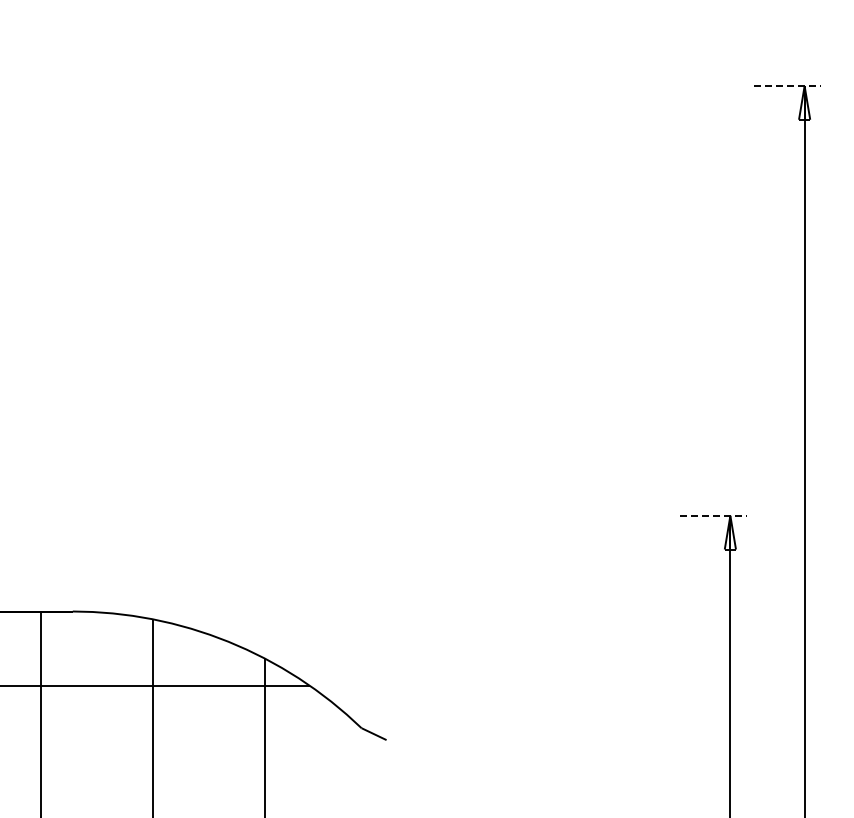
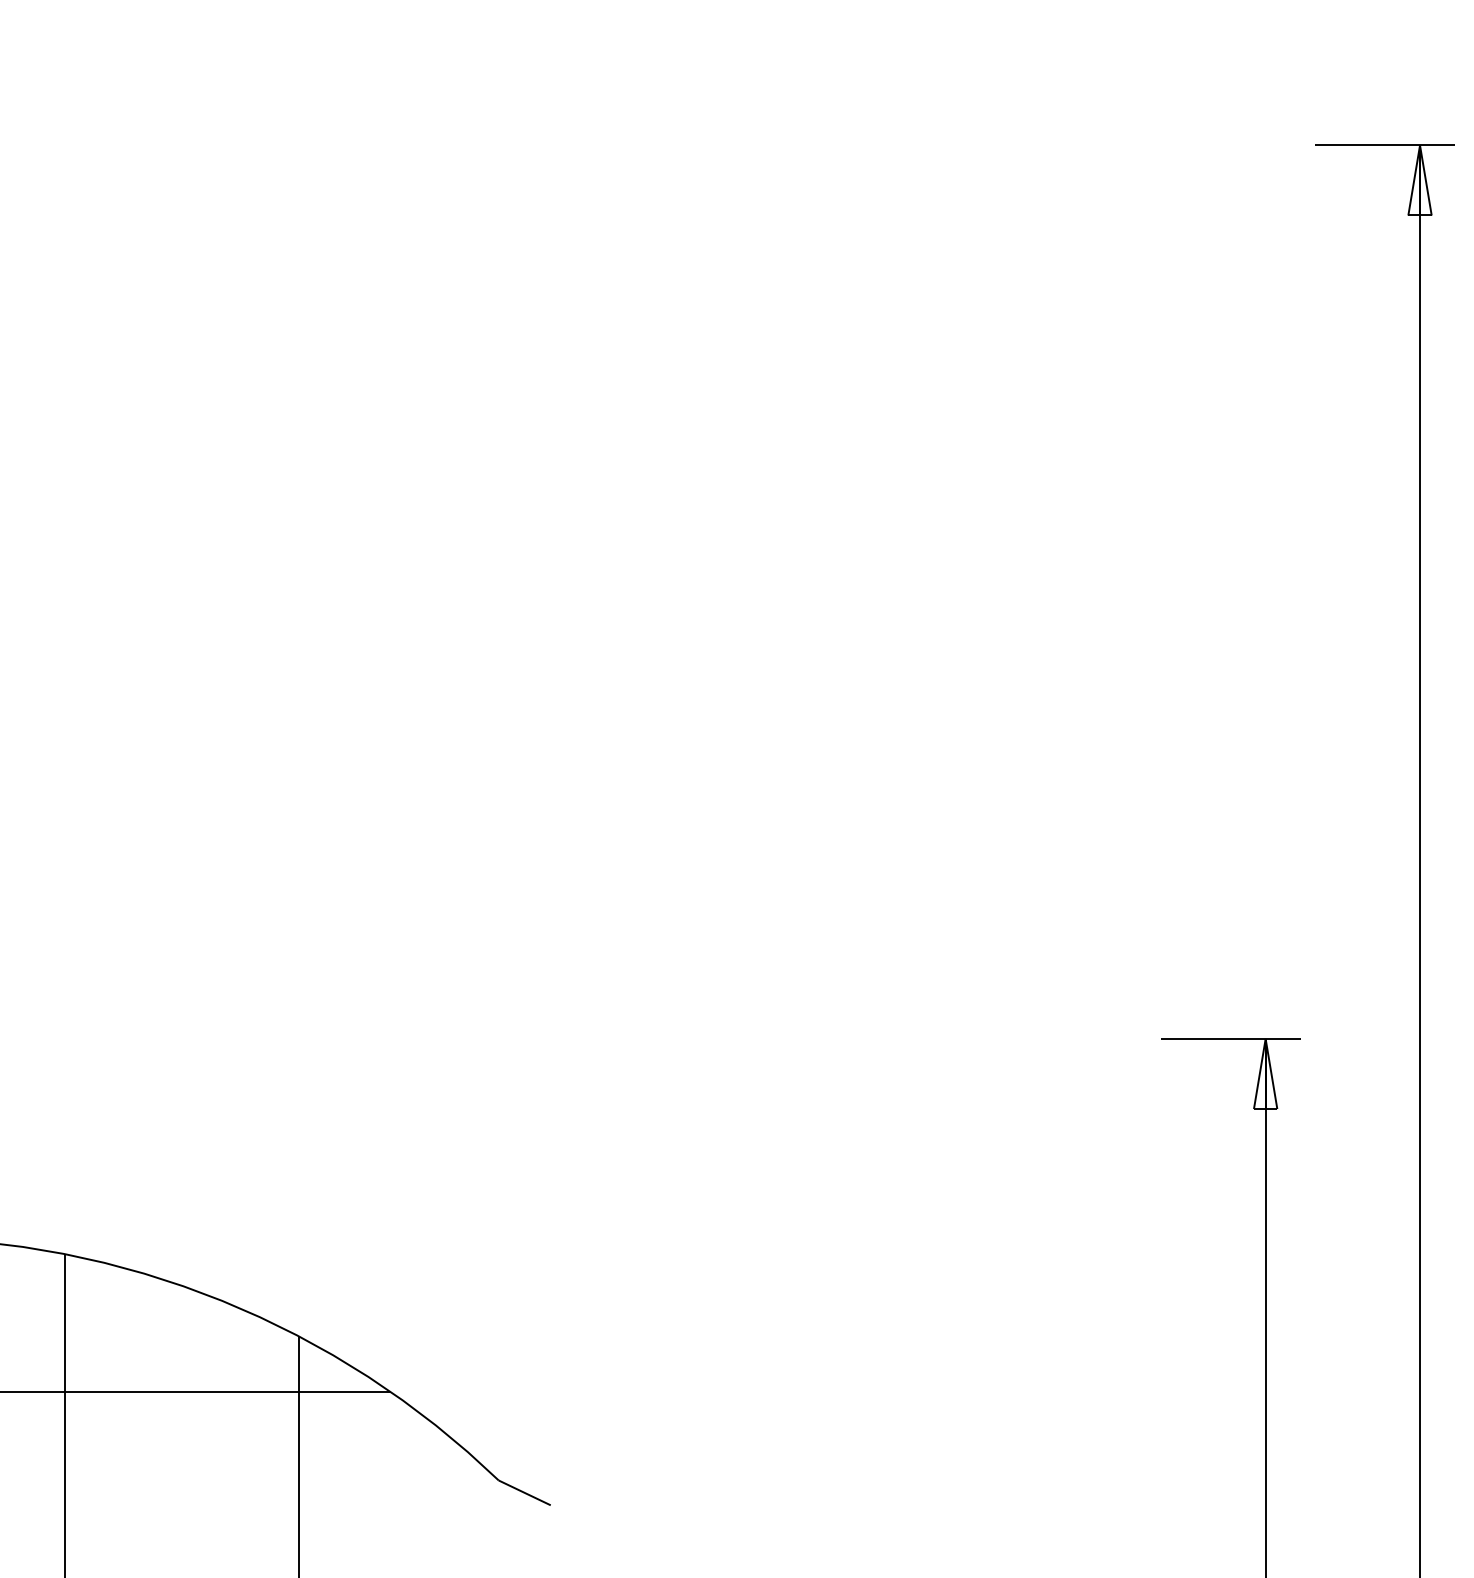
line: (787, 86) -> (1384, 146), dashed -> solid
line: (713, 515) -> (1230, 1038), dashed -> solid

